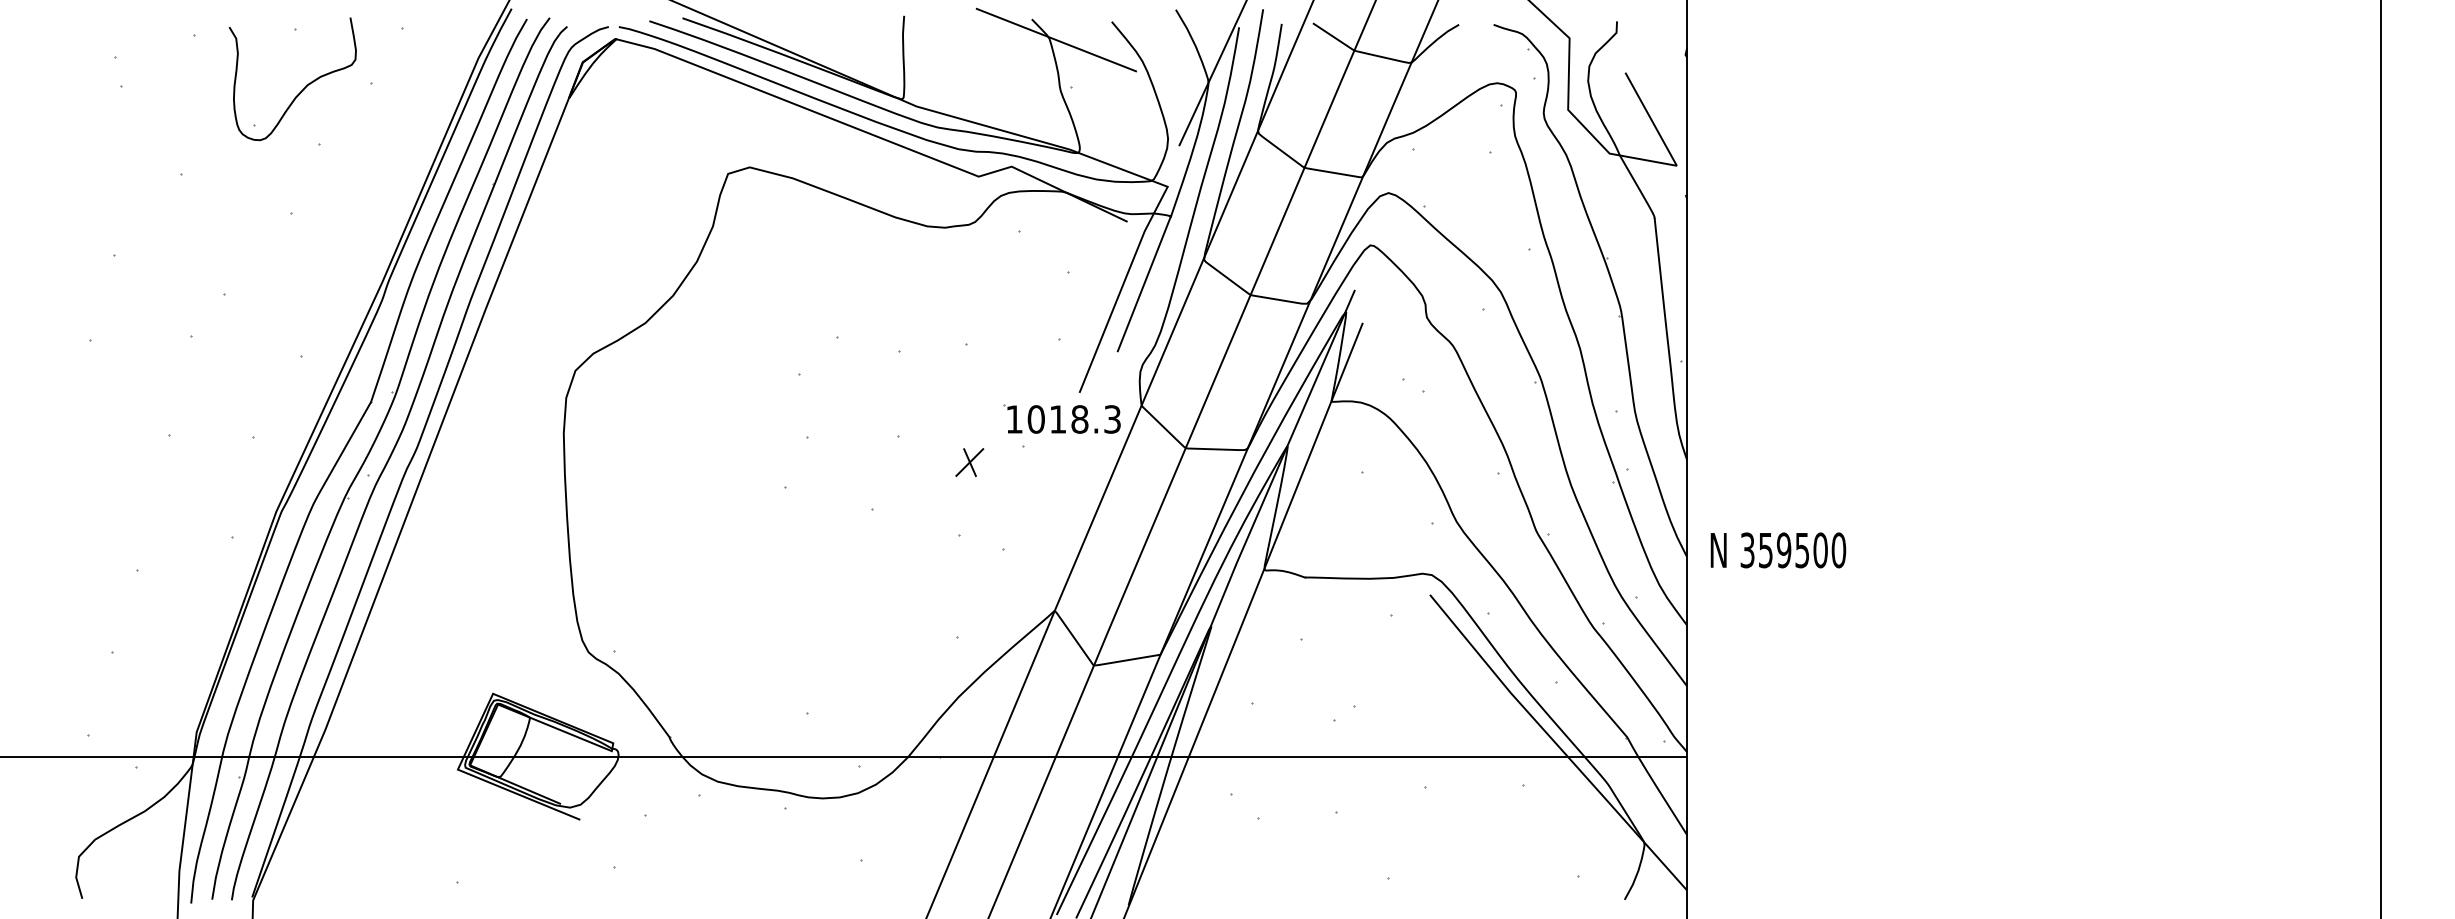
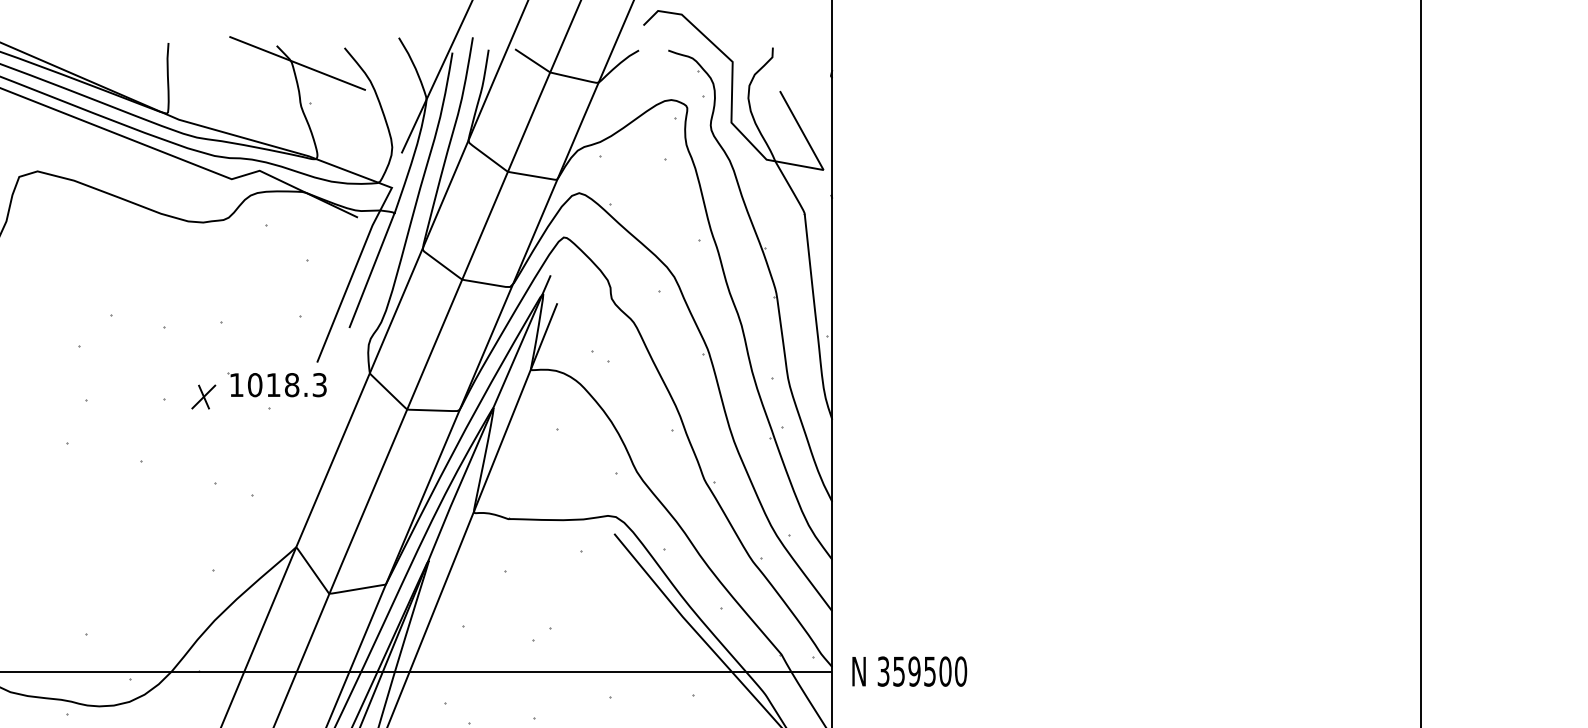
part: (1061, 418) -> (276, 384), moved
part: (969, 462) -> (203, 397), moved
text: (1778, 550) -> (909, 671), moved

